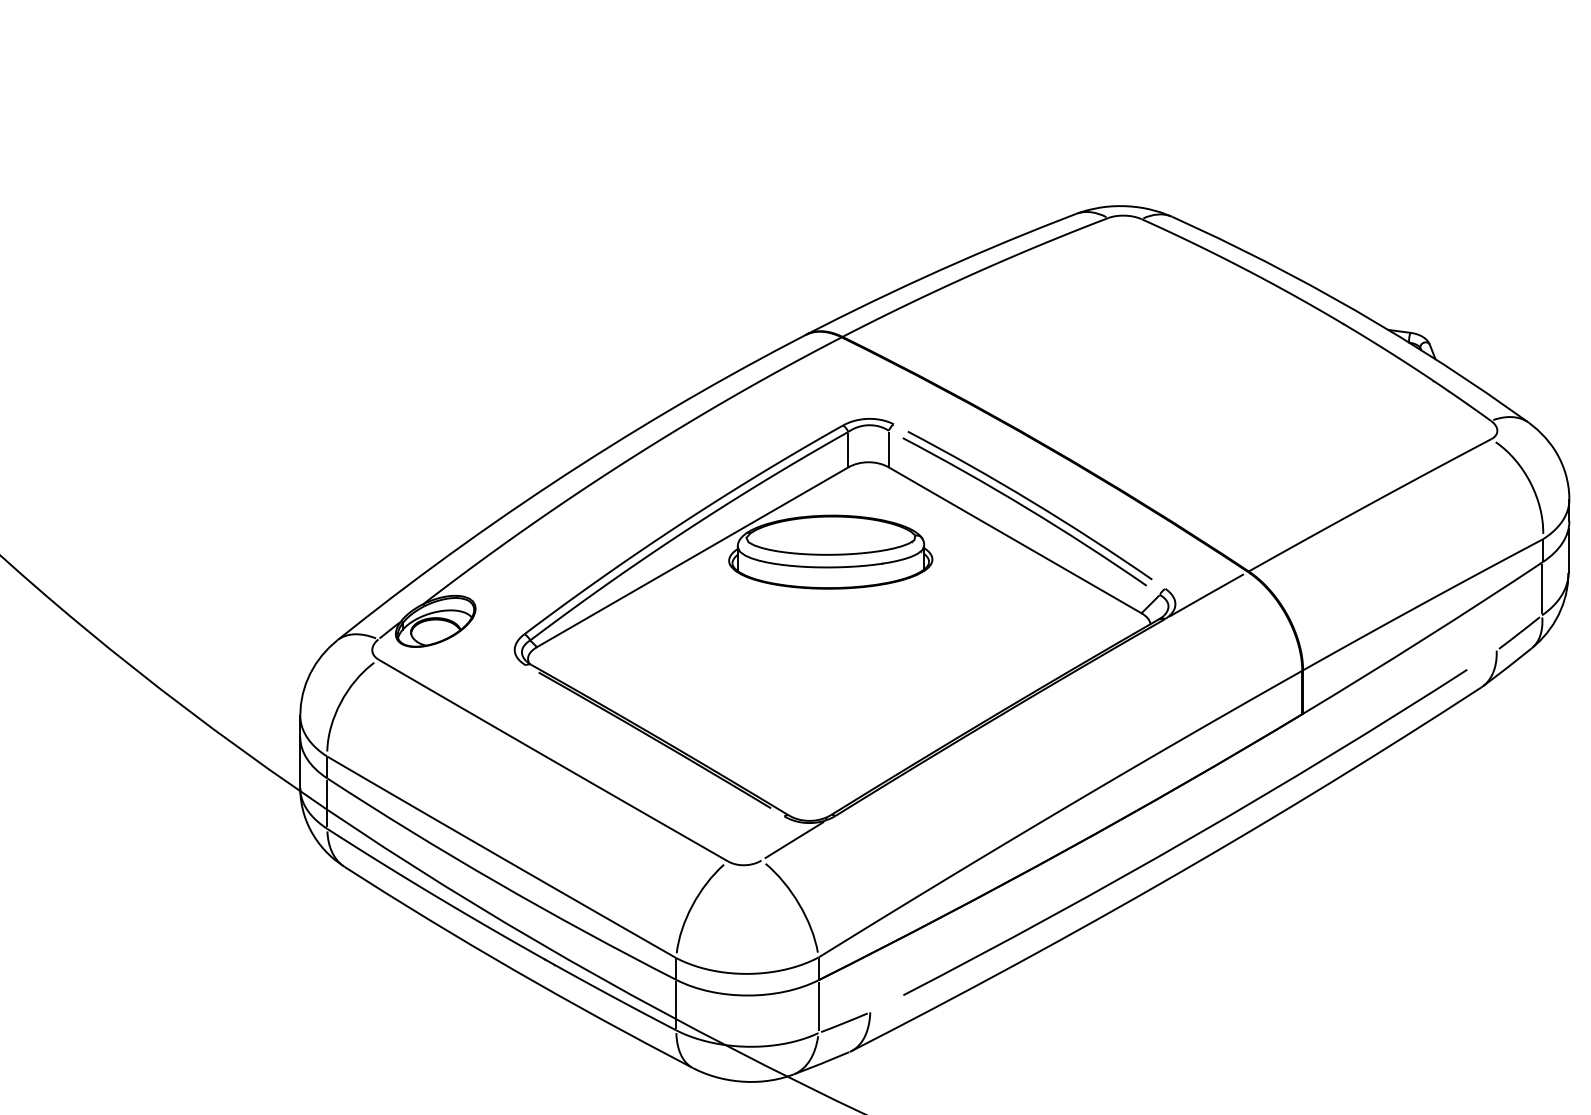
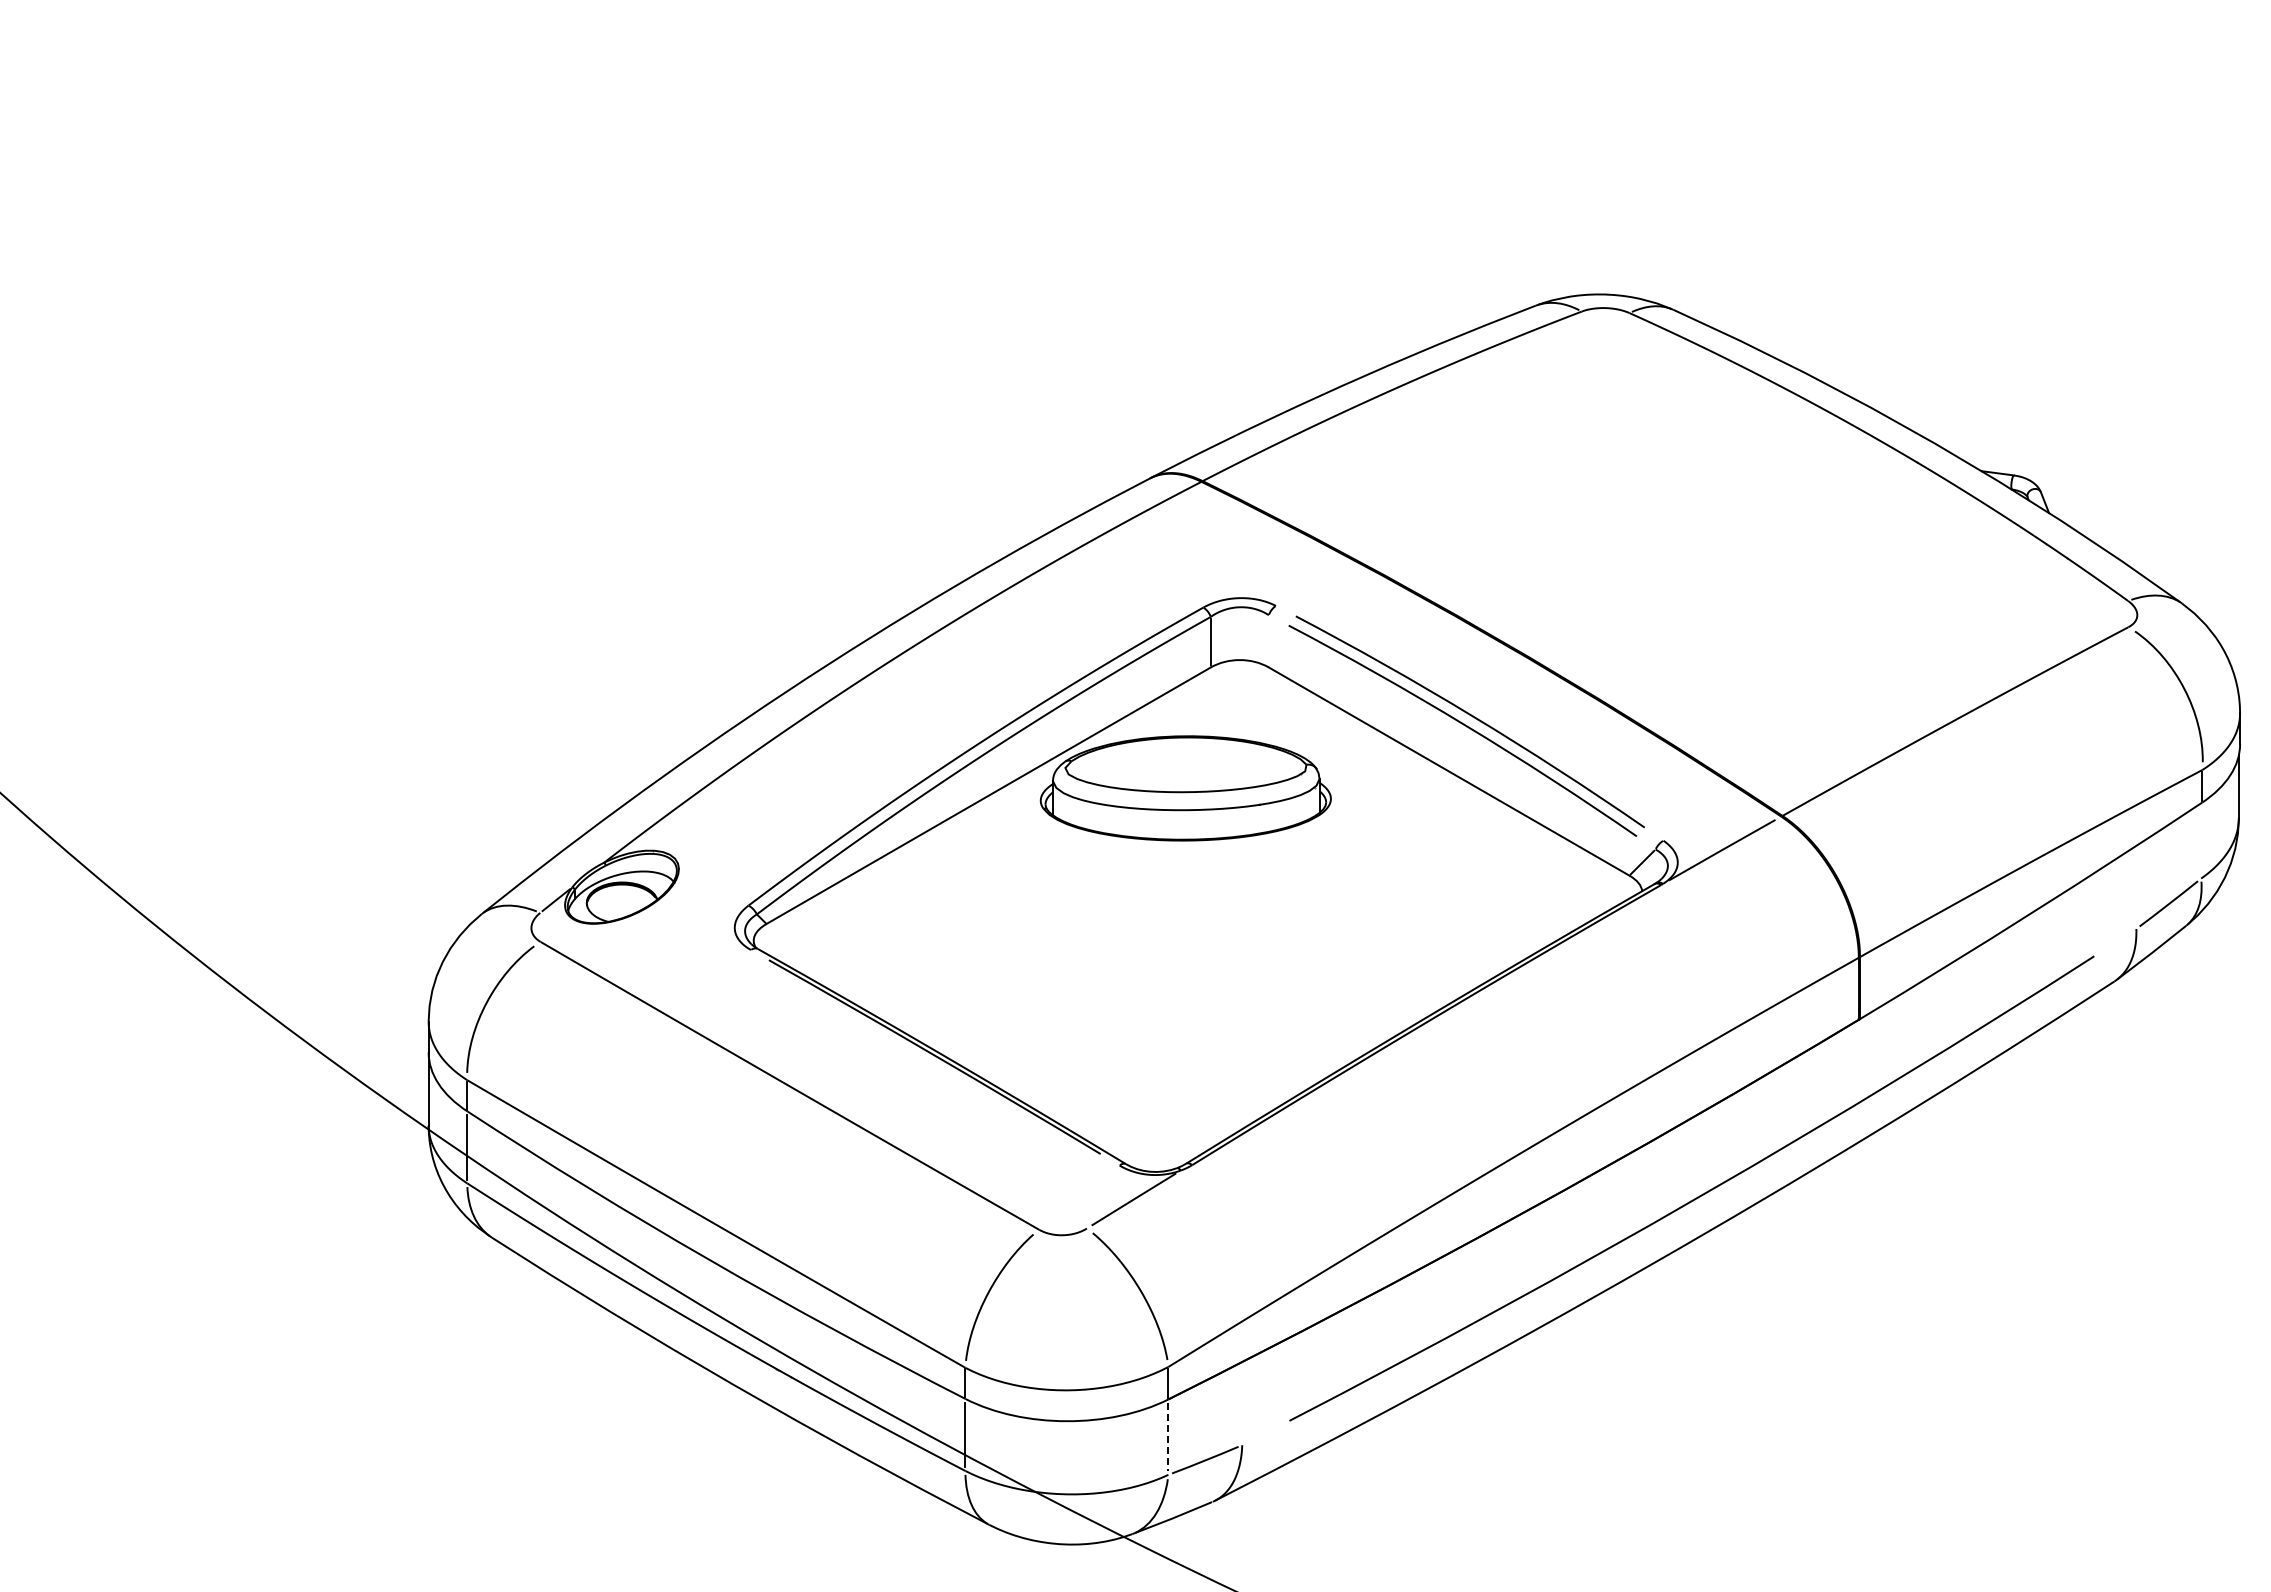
line: (888, 448) -> (1268, 640), removed
line: (1542, 588) -> (2201, 840), removed
line: (818, 1006) -> (1168, 1437), solid -> dashed

